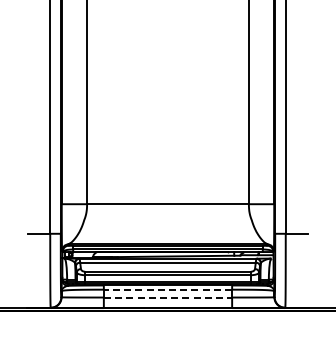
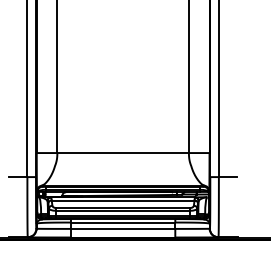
line: (167, 289) -> (122, 222), dashed -> solid
line: (168, 297) -> (123, 228), dashed -> solid

